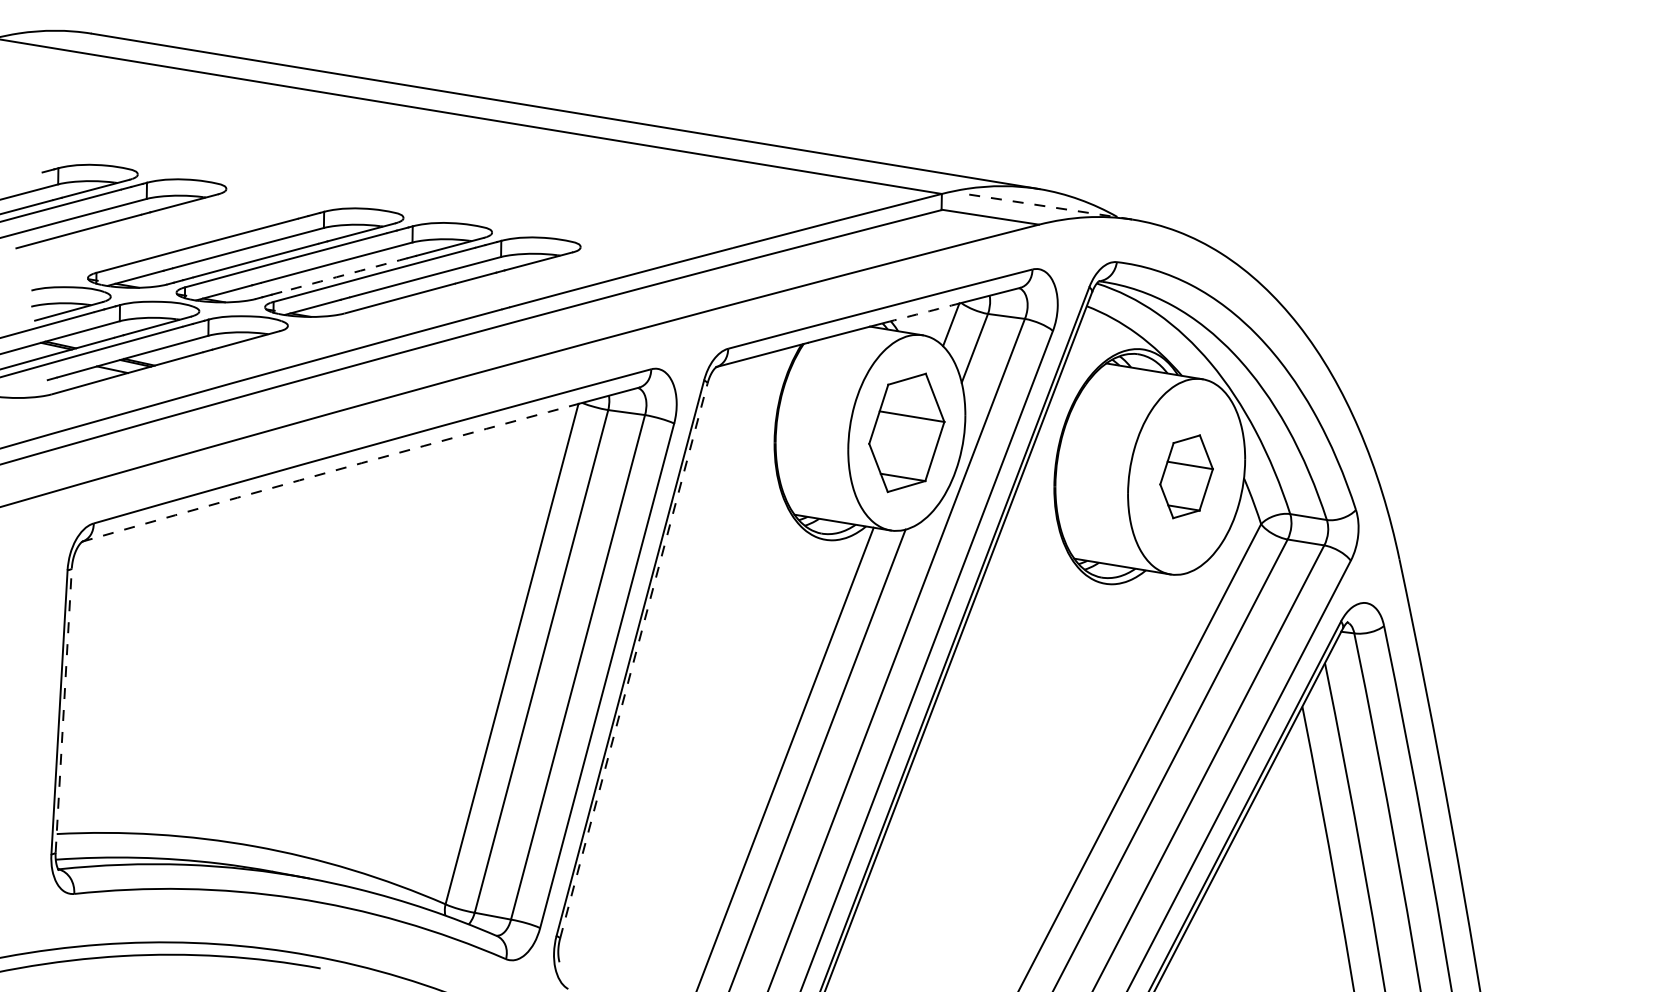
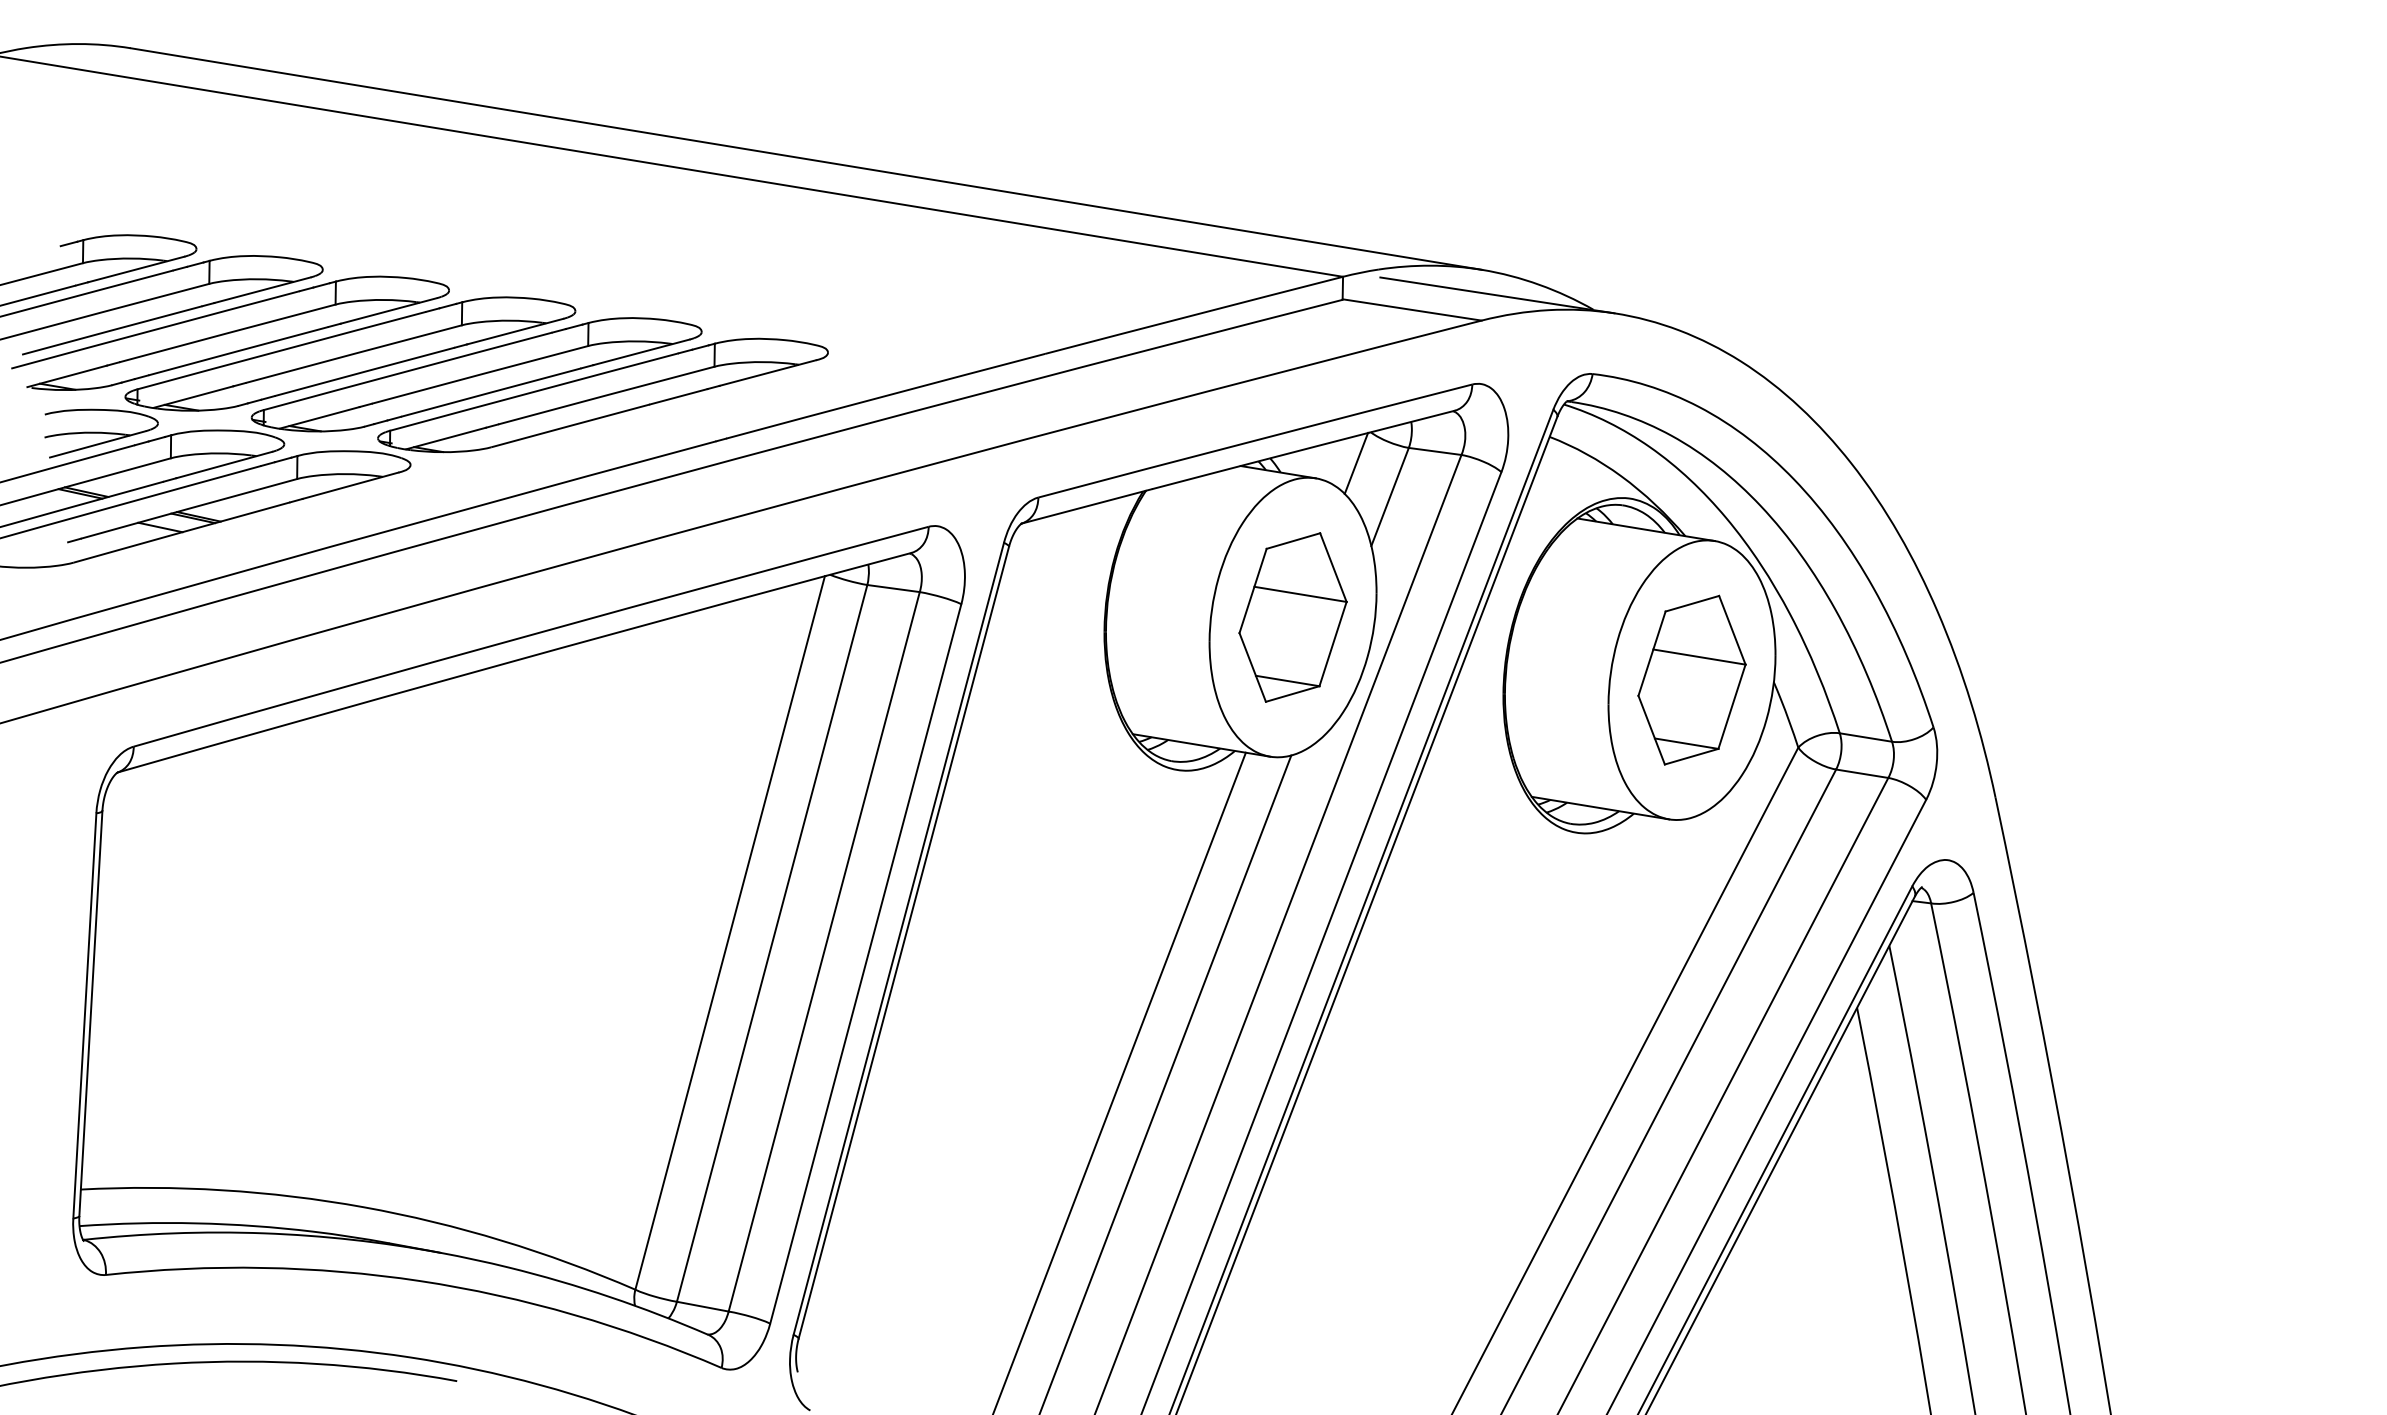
line: (1049, 207) -> (1496, 295), dashed -> solid
part: (161, 233) -> (230, 332), added
arc: (344, 275) -> (491, 392), dashed -> solid
arc: (925, 312) -> (1319, 445), dashed -> solid
arc: (330, 471) -> (471, 672), dashed -> solid
part: (1186, 476) -> (1691, 679), size x1.43
line: (633, 660) -> (903, 942), dashed -> solid
line: (63, 710) -> (90, 1013), dashed -> solid

